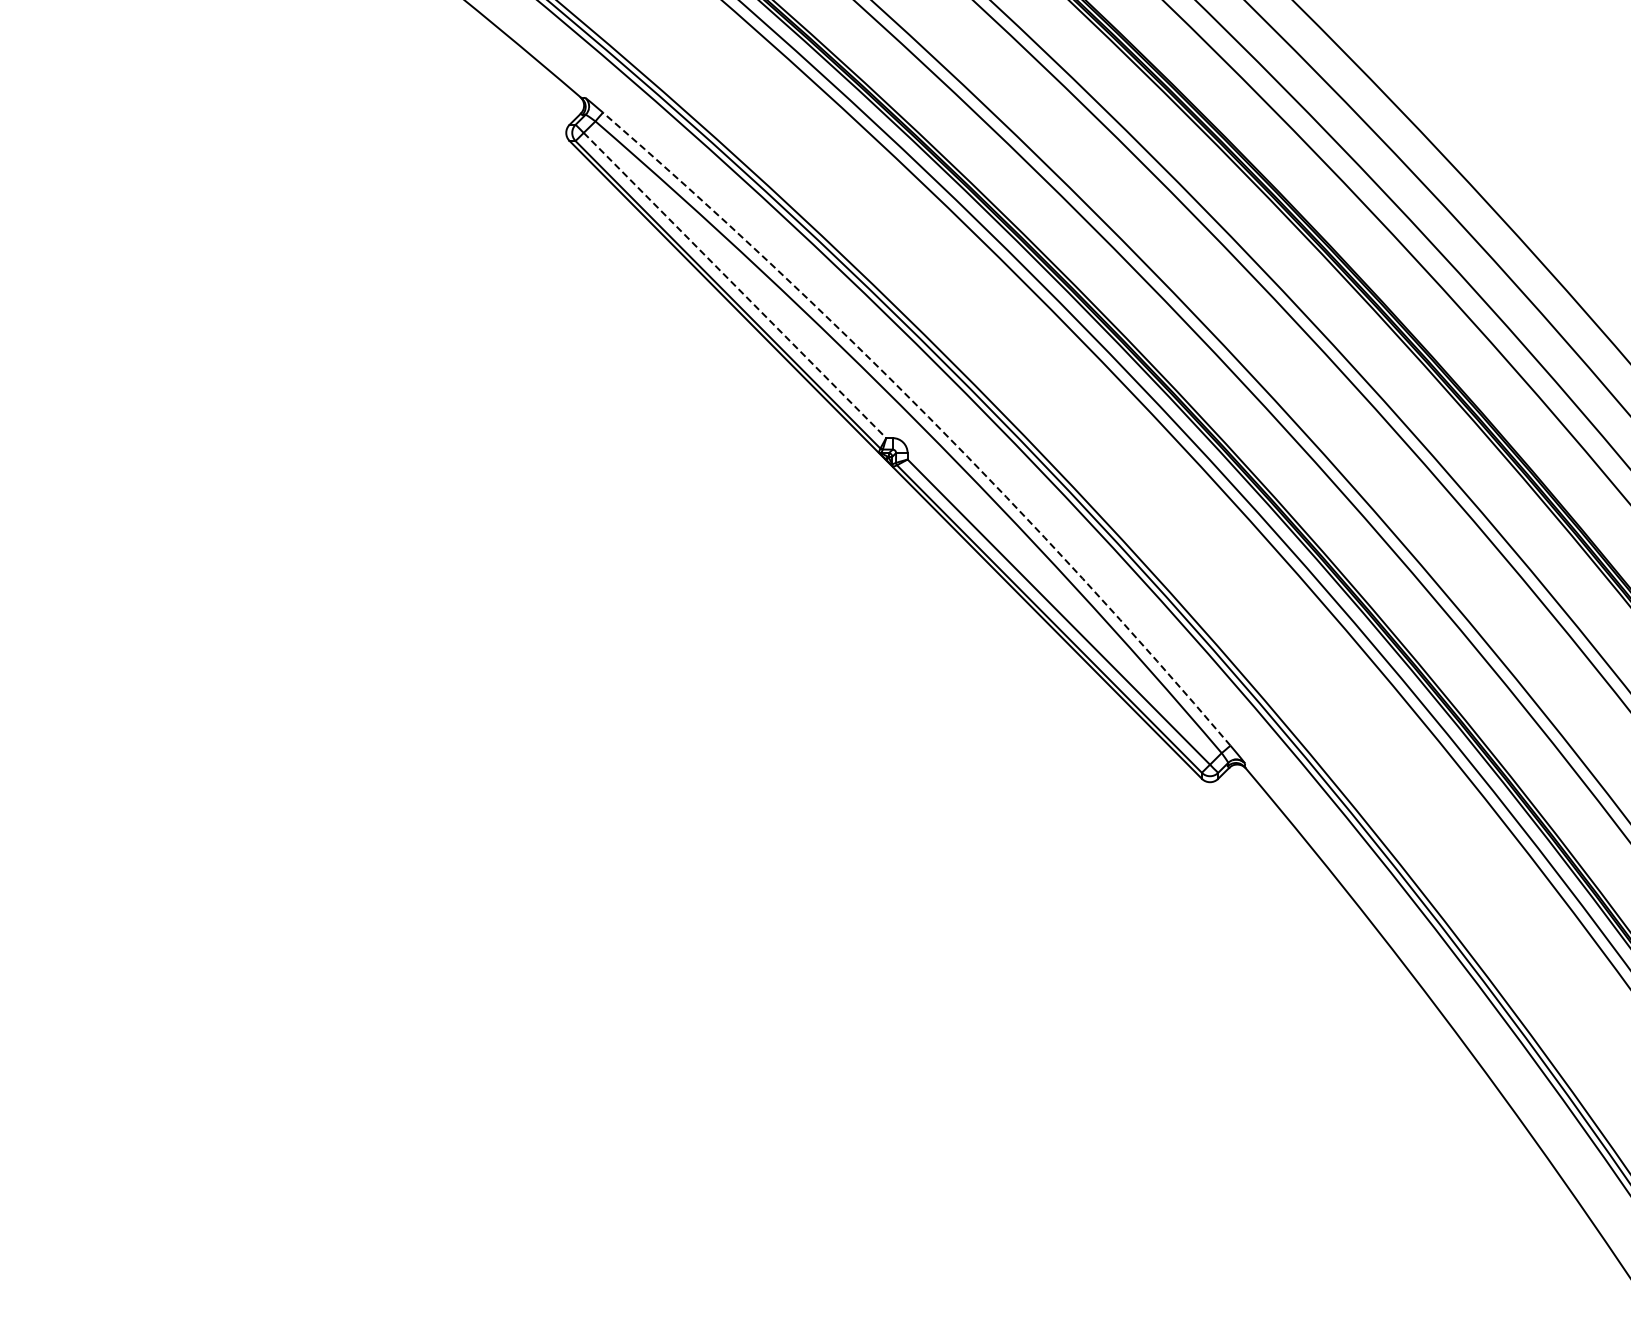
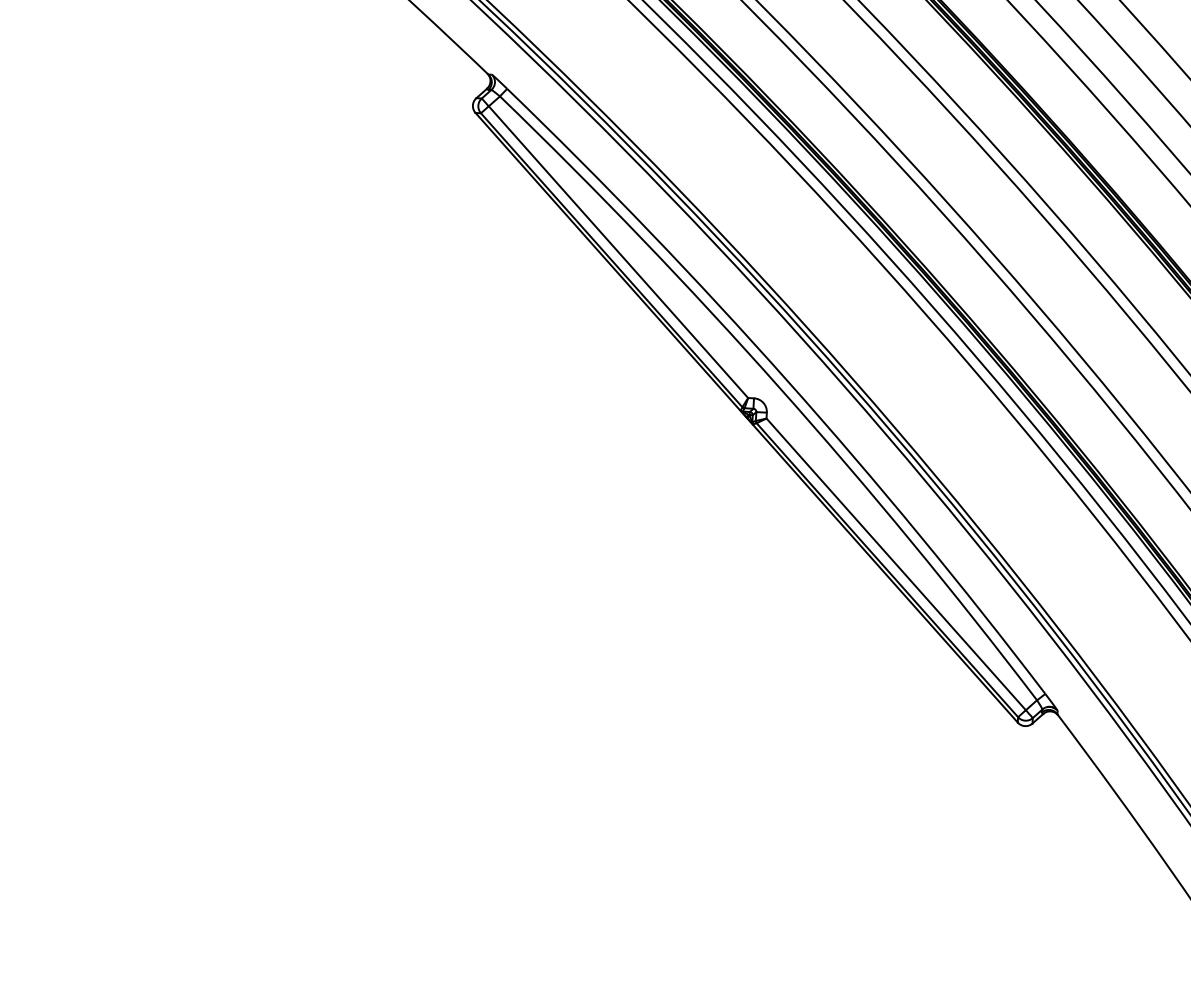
line: (734, 285) -> (618, 252), dashed -> solid
arc: (928, 417) -> (787, 381), dashed -> solid

